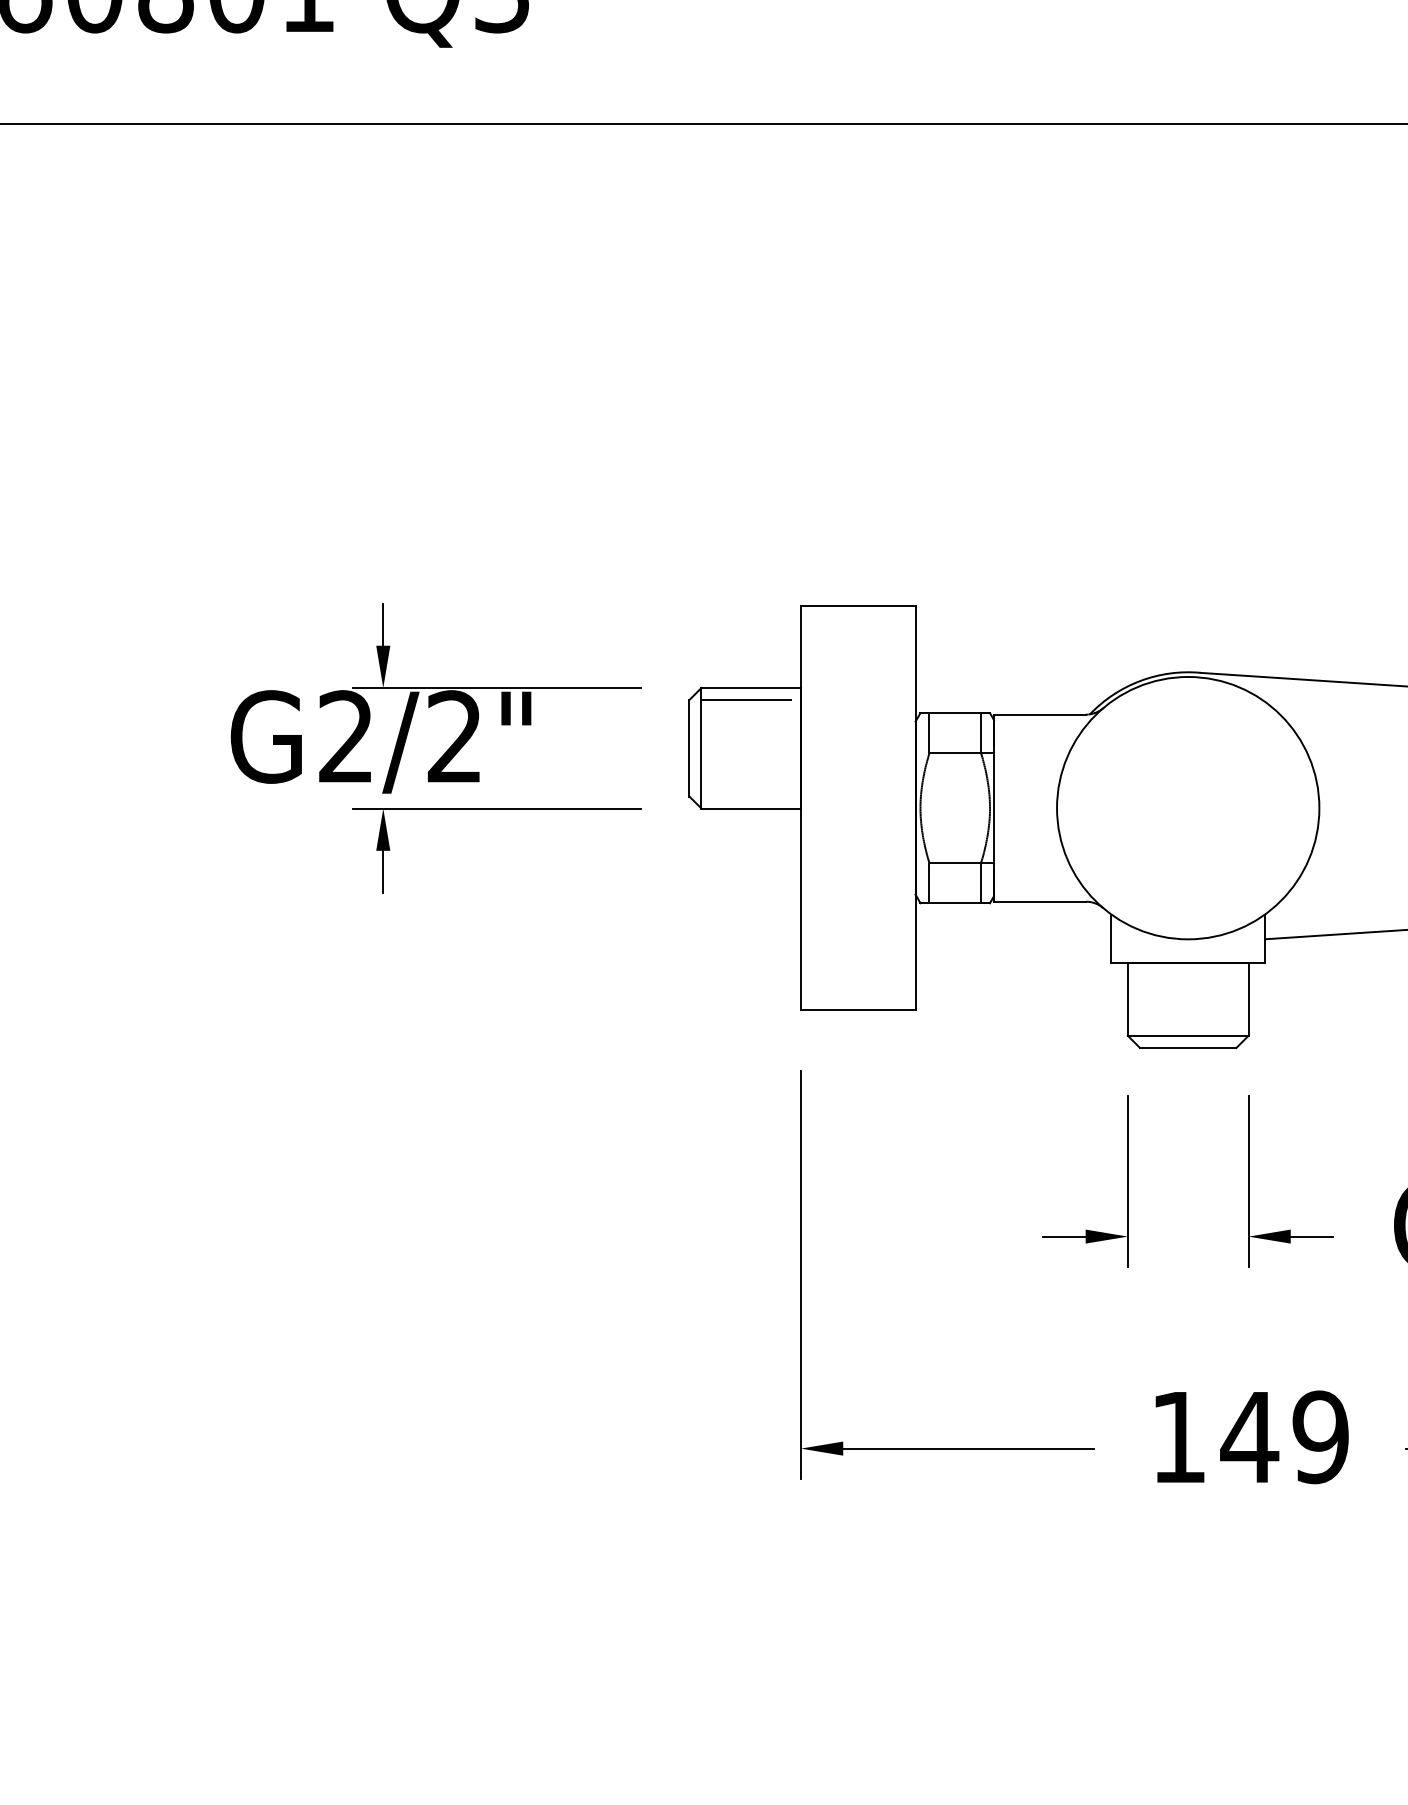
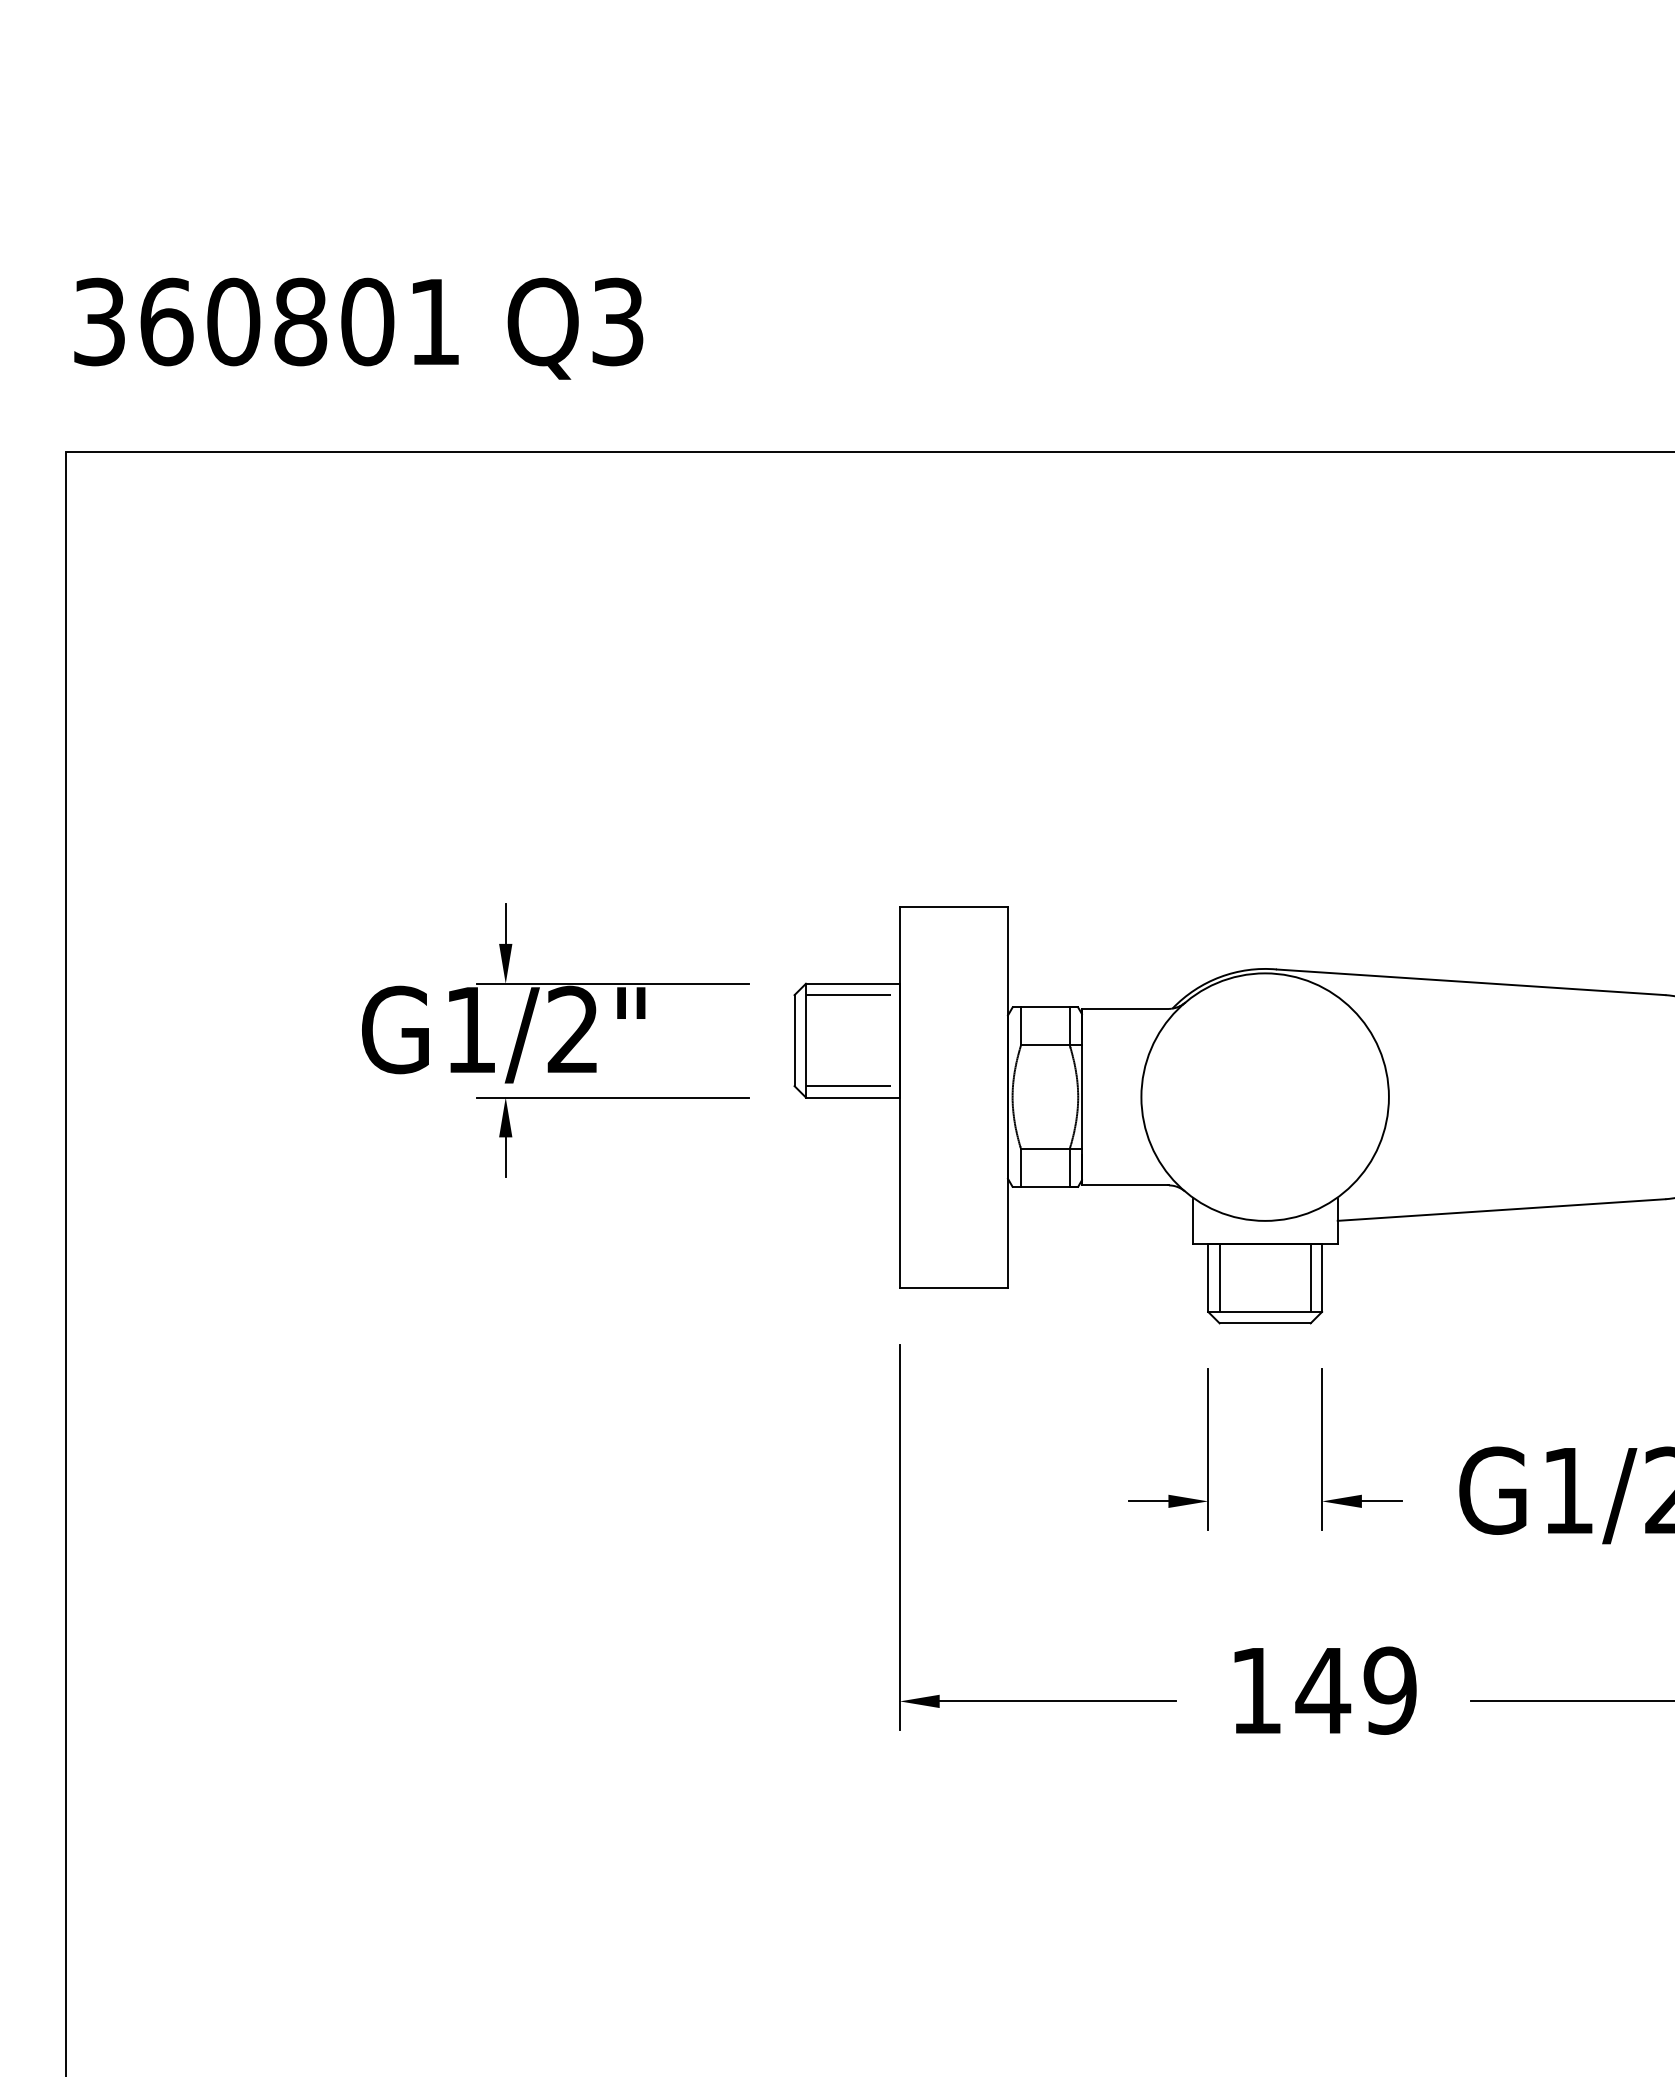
text: (344, 735) -> (469, 1028), G2/2" -> G1/2"
line: (750, 796) -> (852, 1086), added
line: (1139, 999) -> (1219, 1277), added
line: (1236, 999) -> (1310, 1277), added

